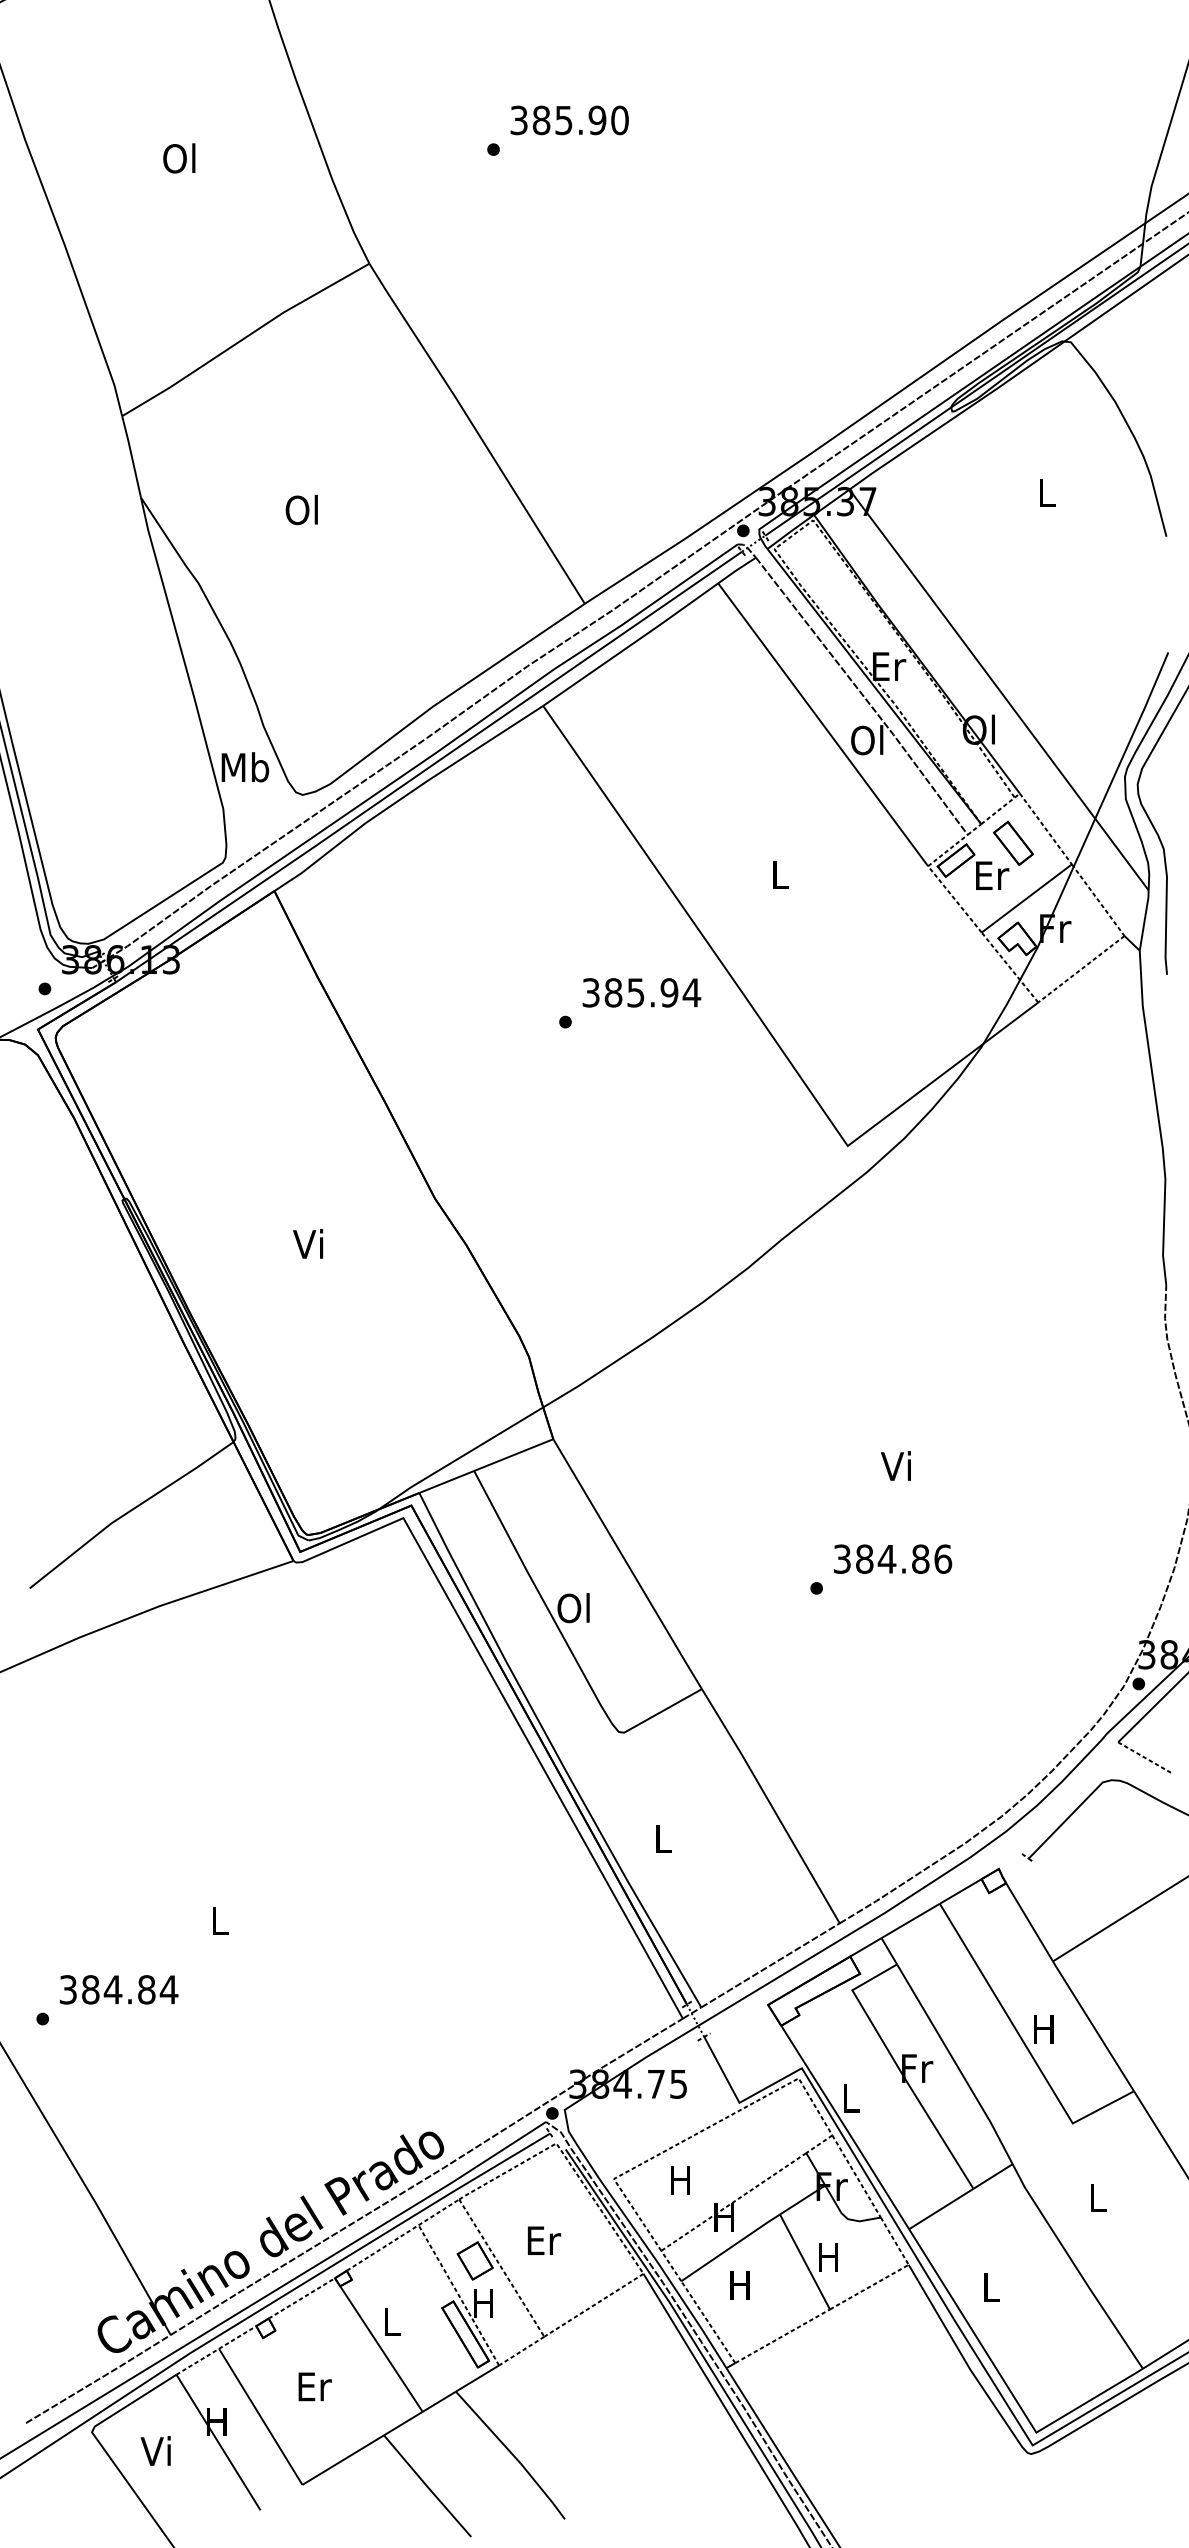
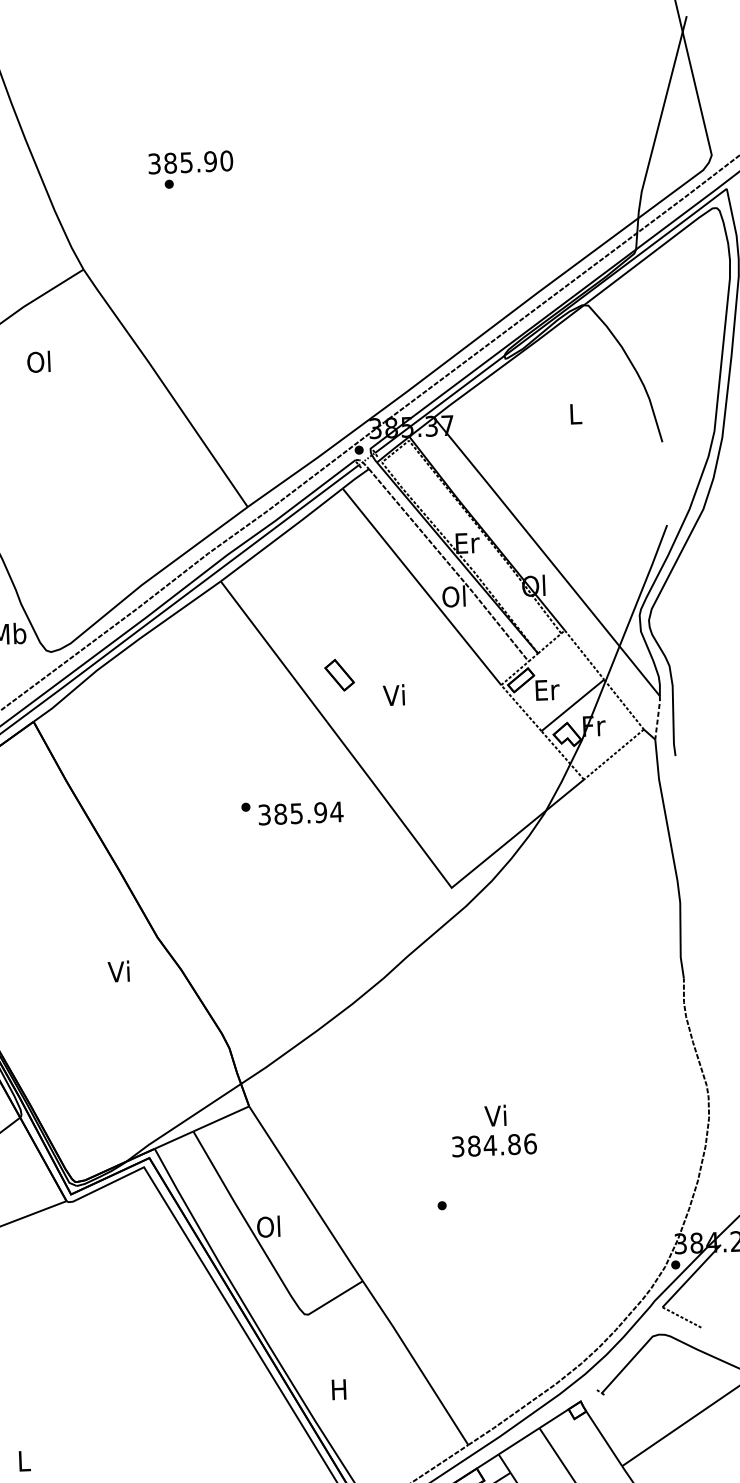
text: (569, 120) -> (190, 162), moved
text: (301, 509) -> (38, 361), moved
part: (1013, 842) -> (339, 674), moved
text: (777, 873) -> (393, 694), L -> Vi
line: (1144, 920) -> (657, 717), solid -> dashed
text: (641, 992) -> (300, 813), moved
text: (308, 1243) -> (119, 971), moved
text: (892, 1558) -> (494, 1144), moved
text: (662, 1838) -> (338, 1389), L -> H

